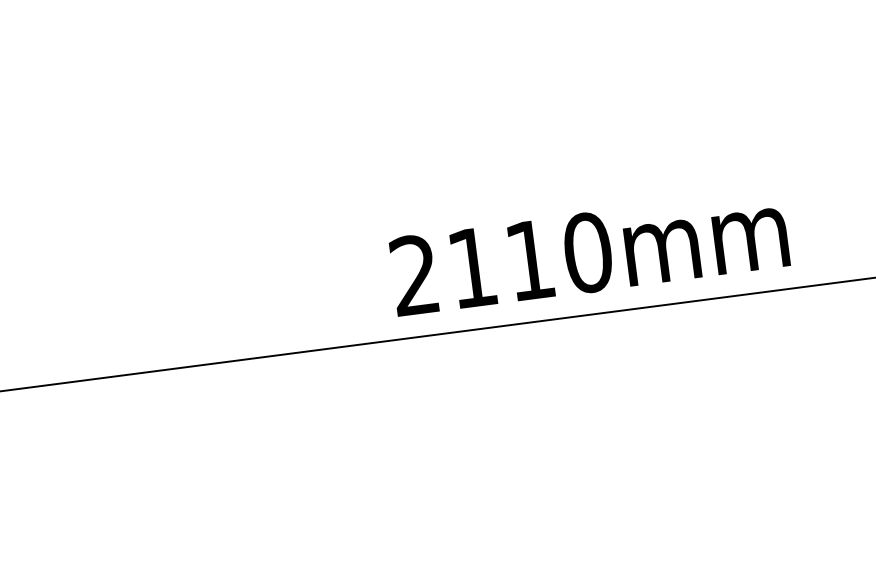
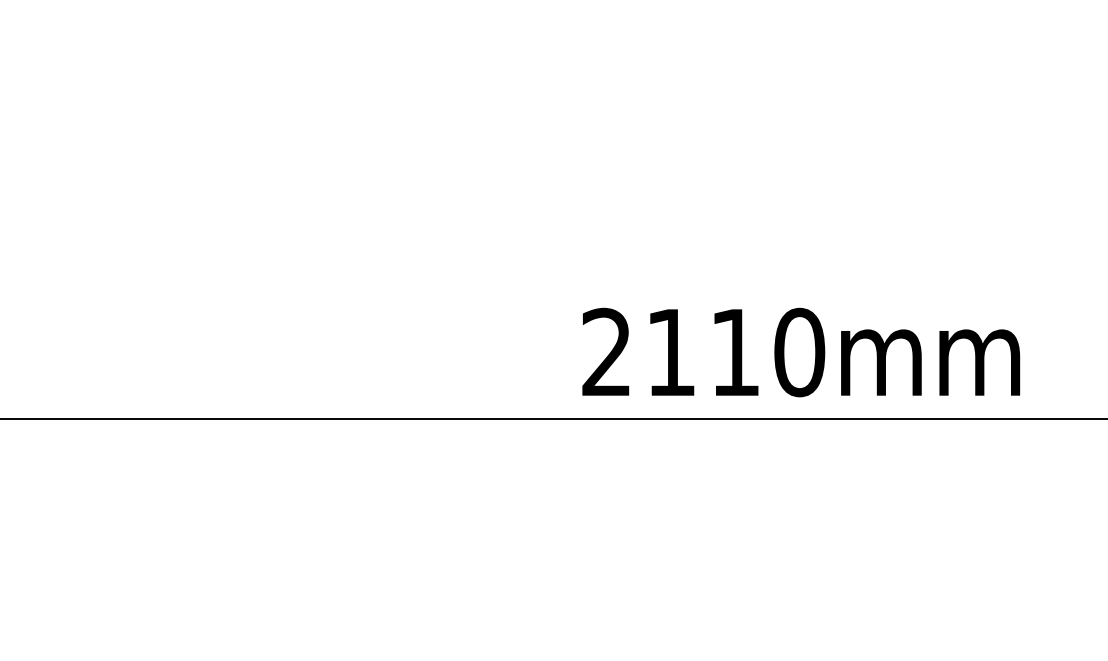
text: (589, 252) -> (801, 352), moved

